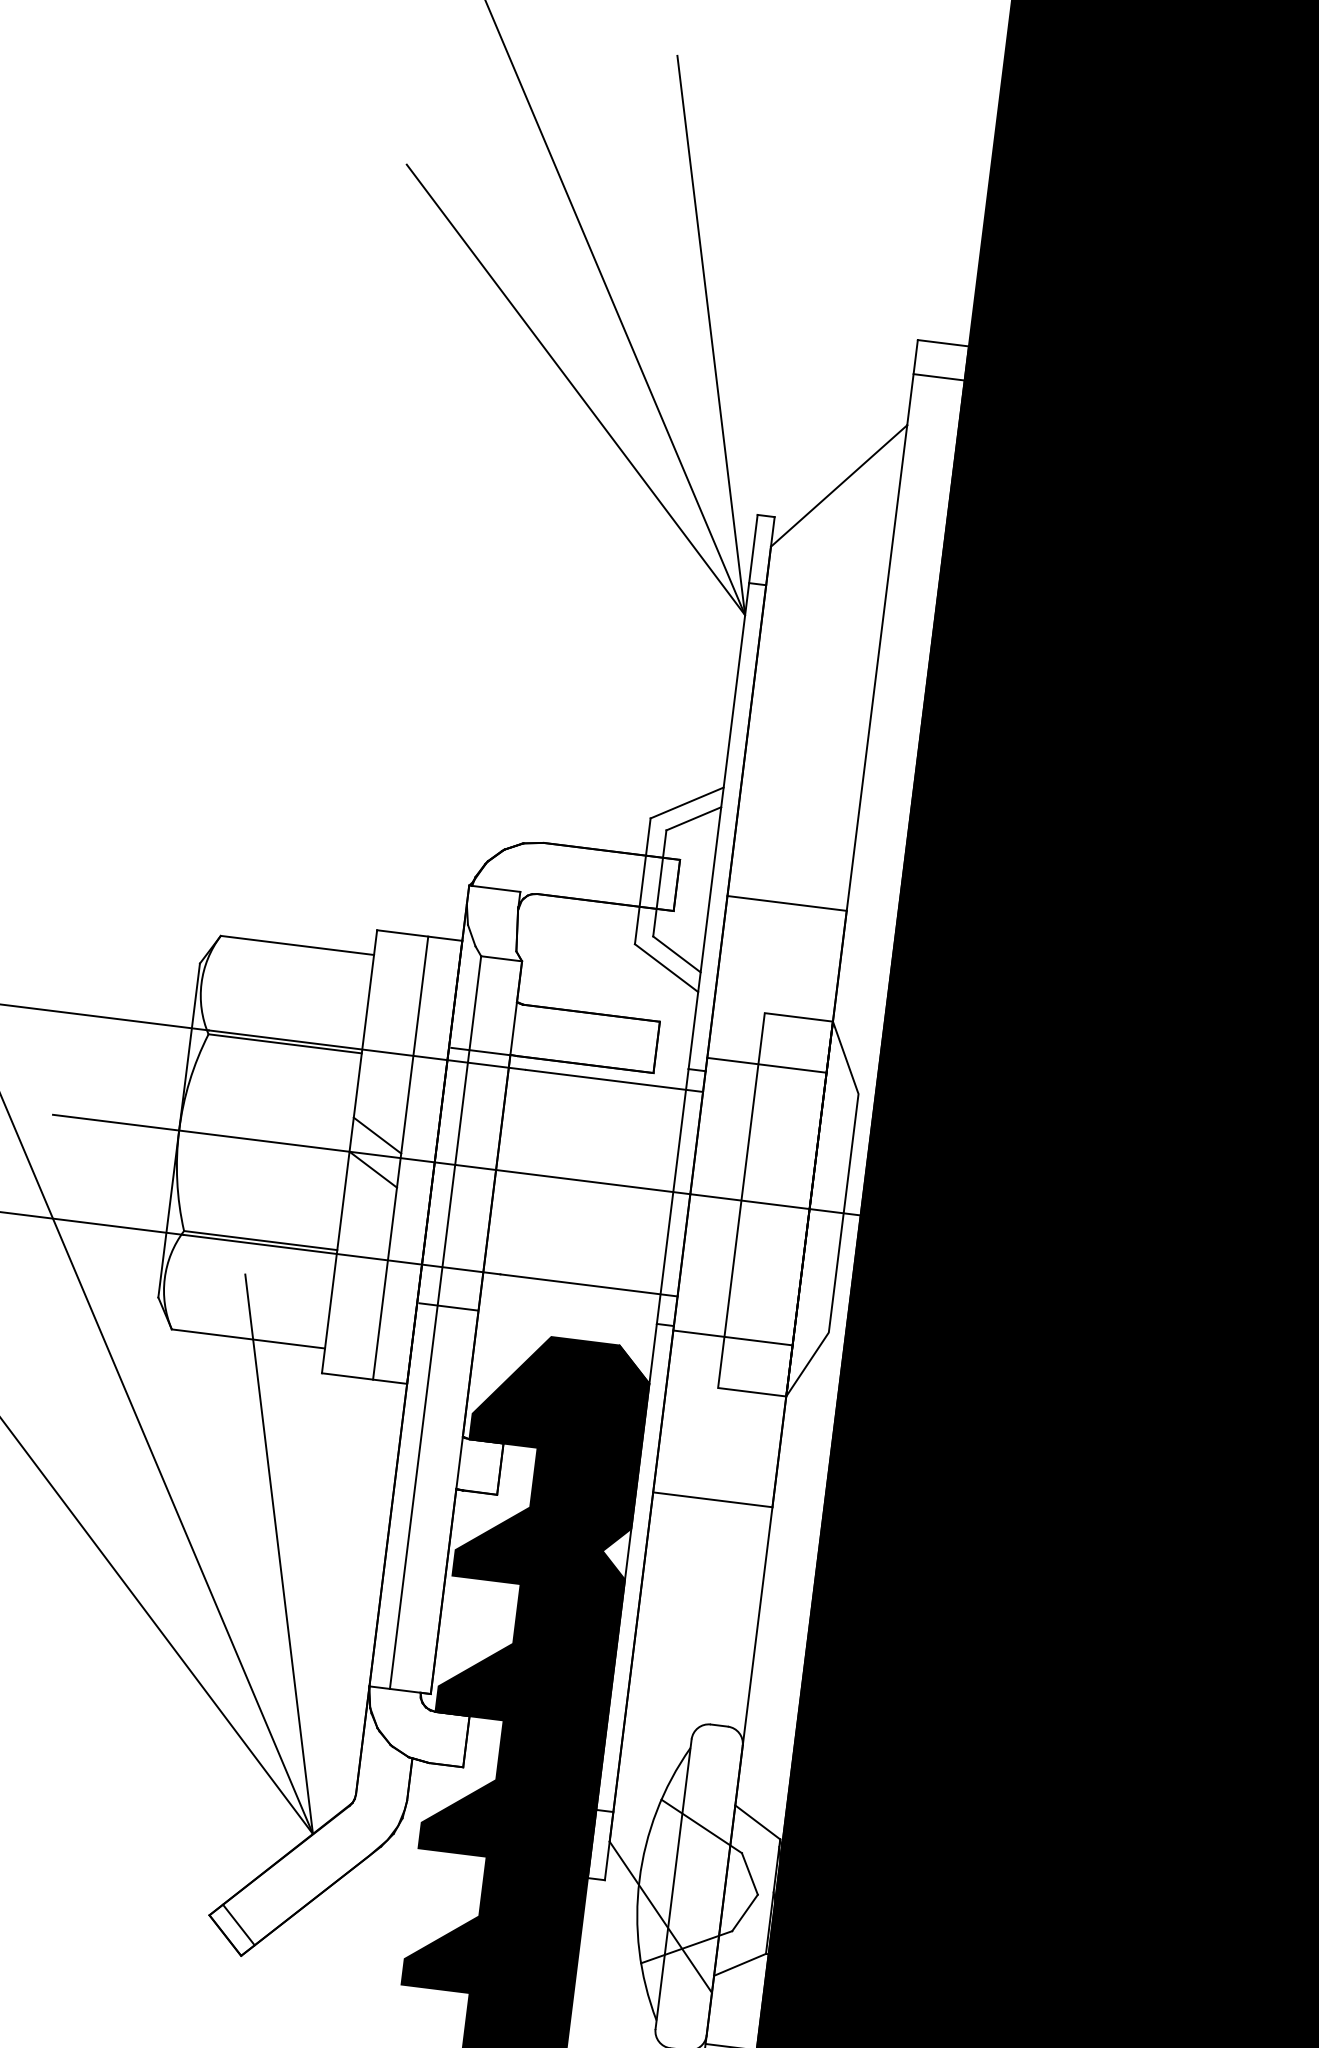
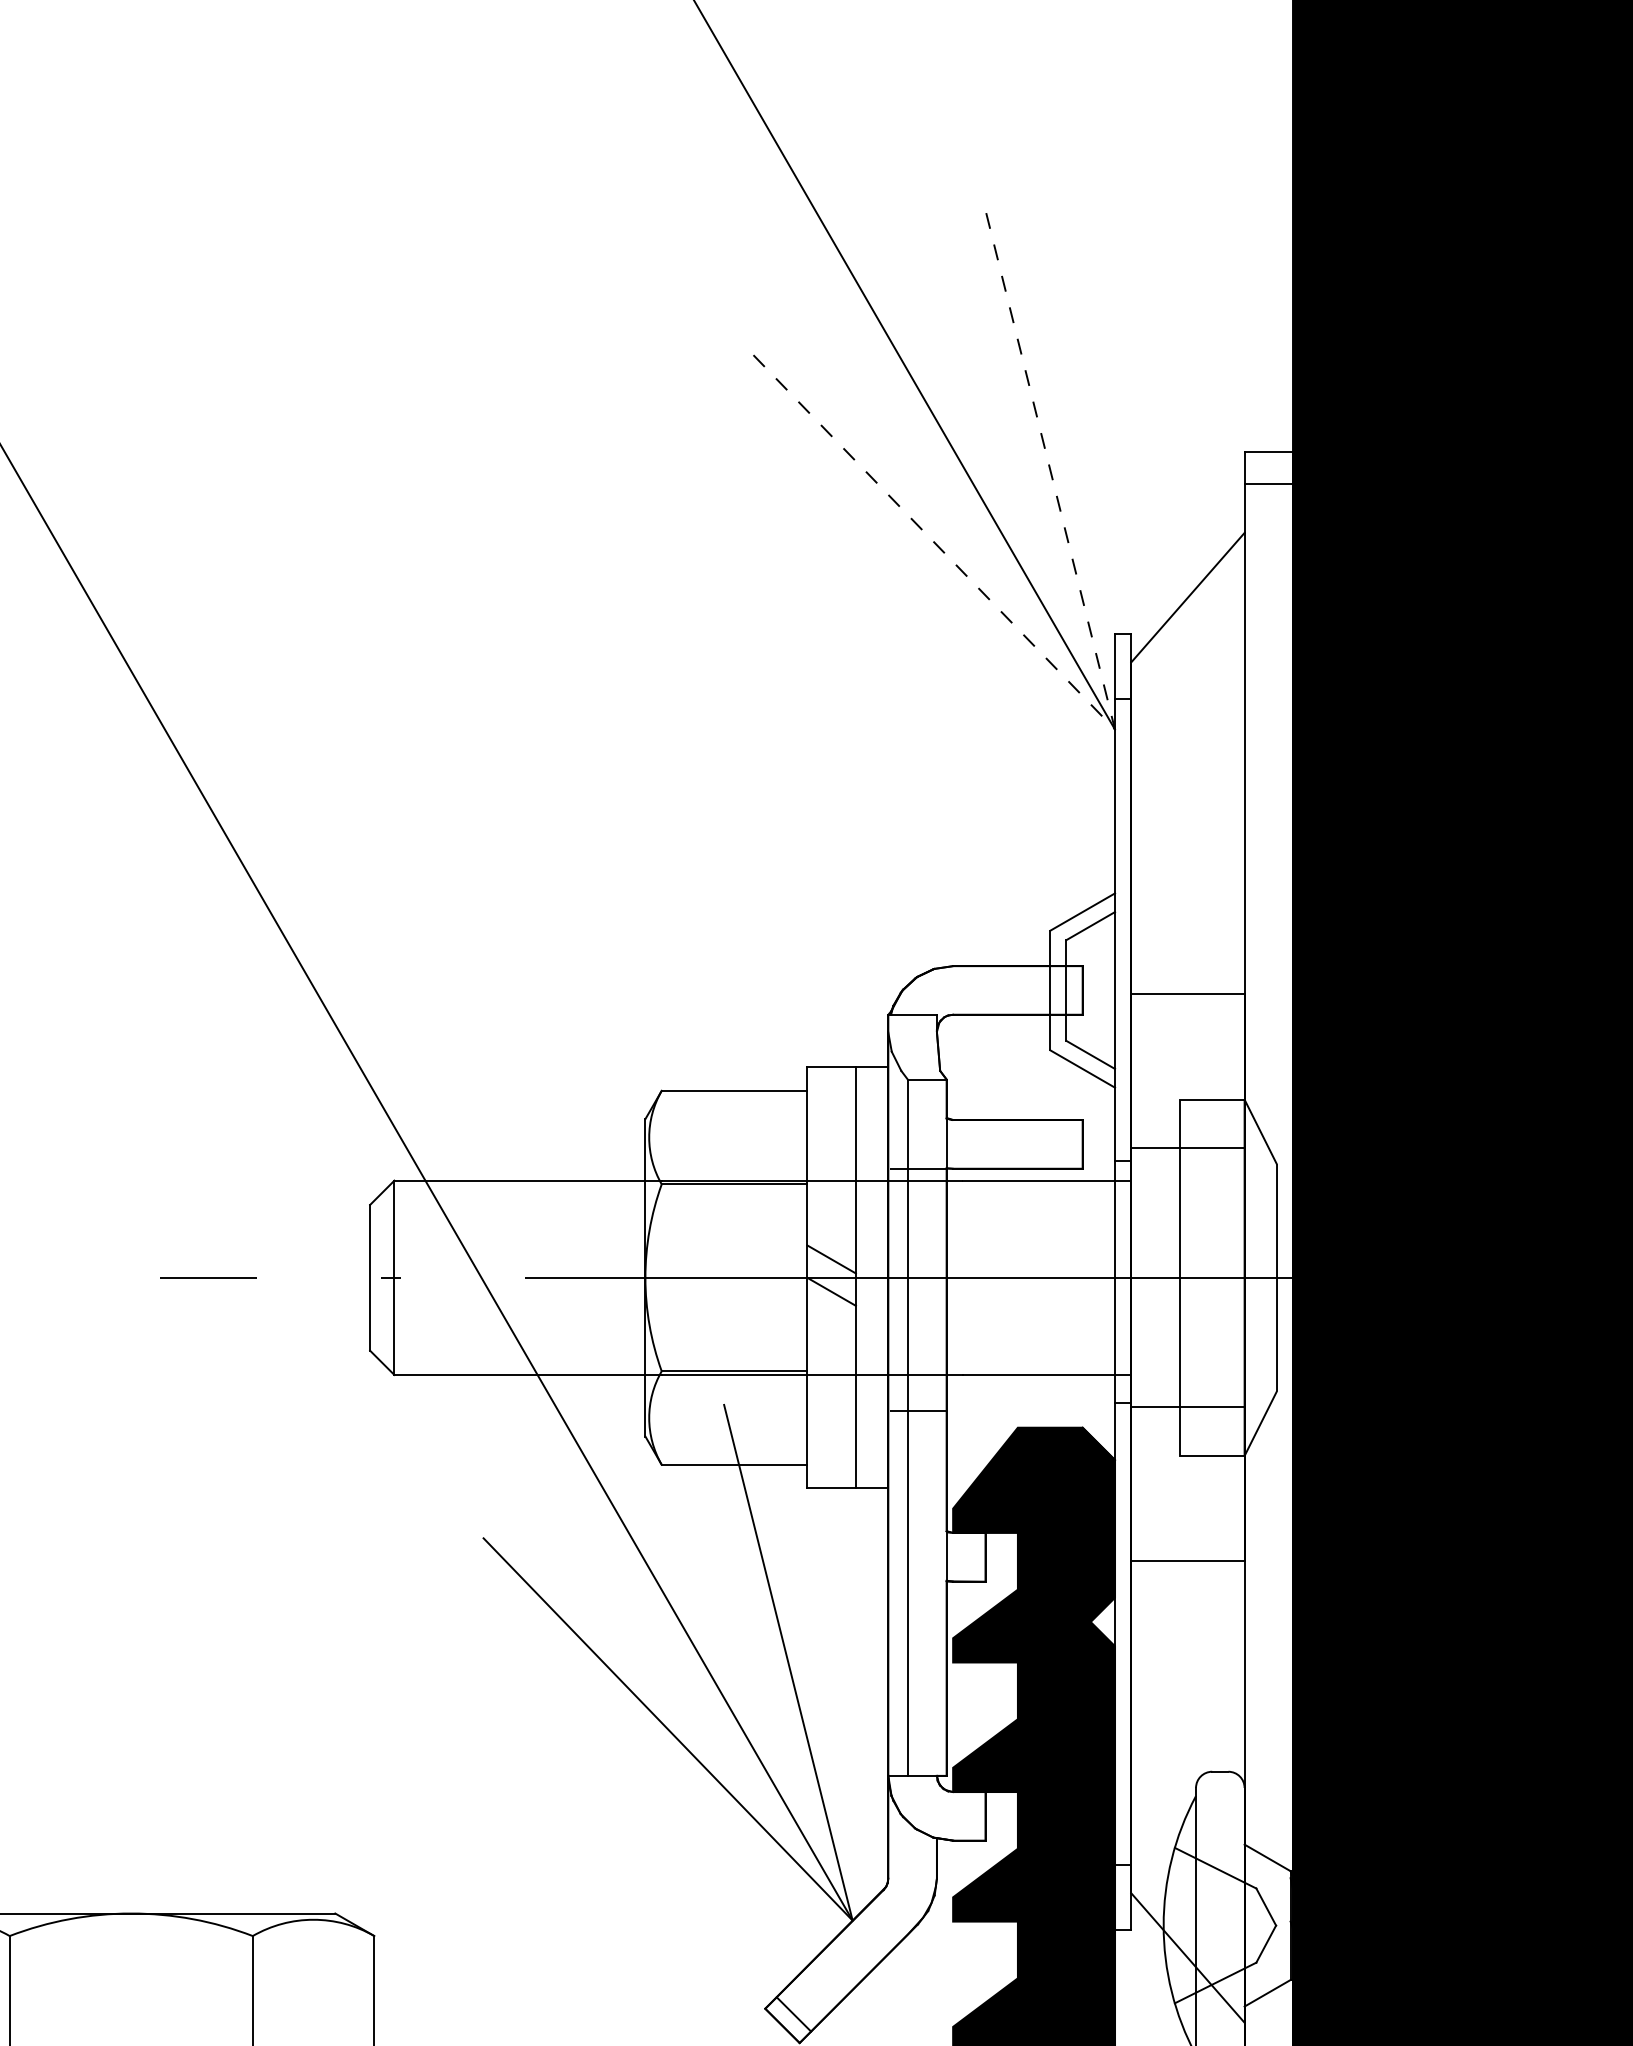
line: (744, 615) -> (1114, 729), solid -> dashed

